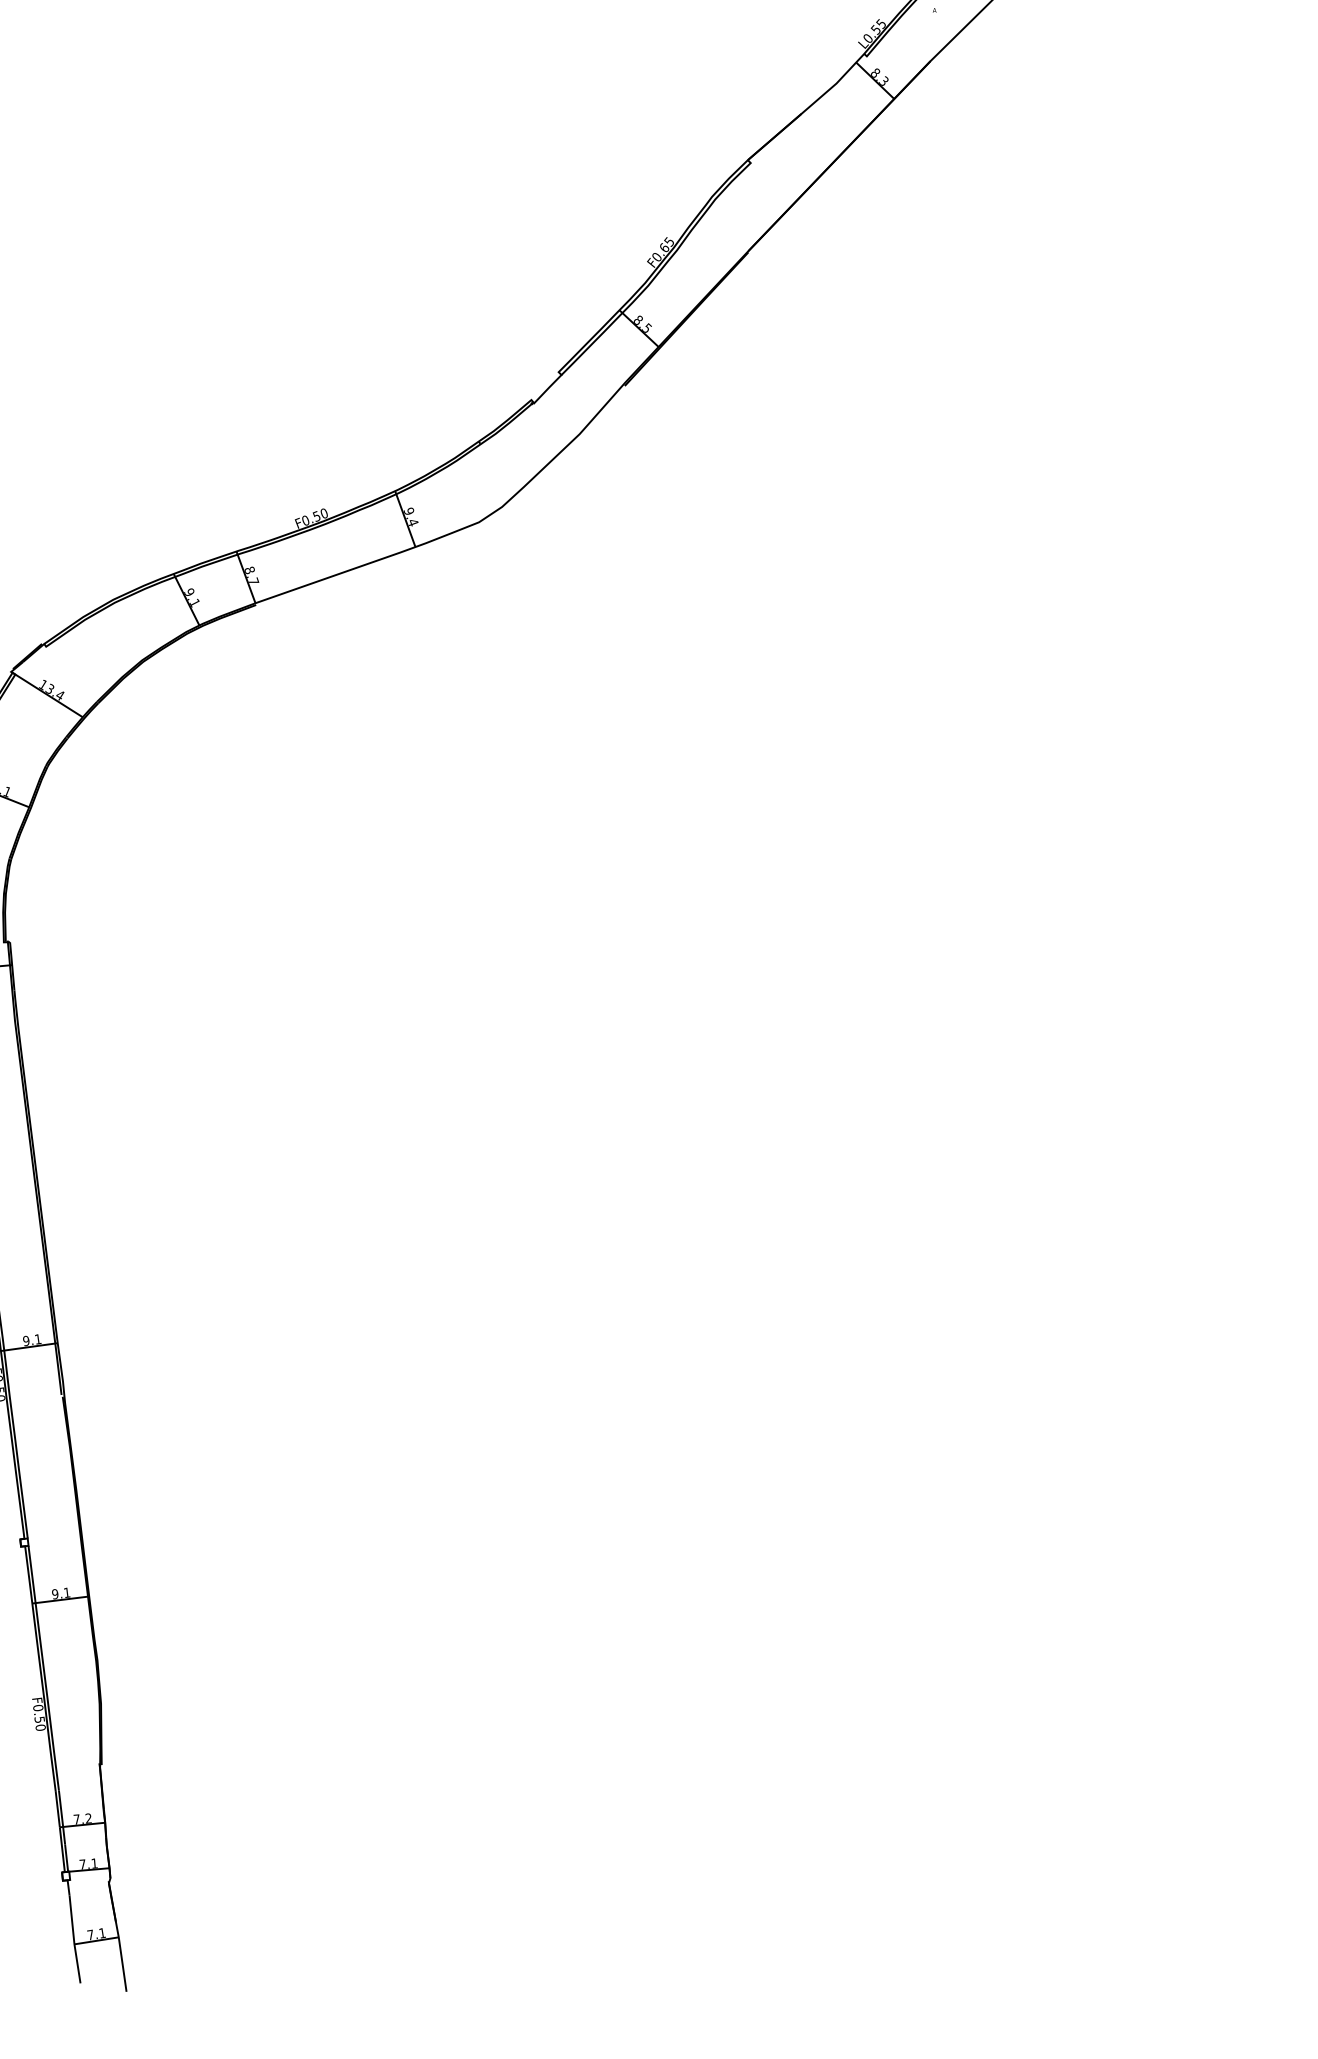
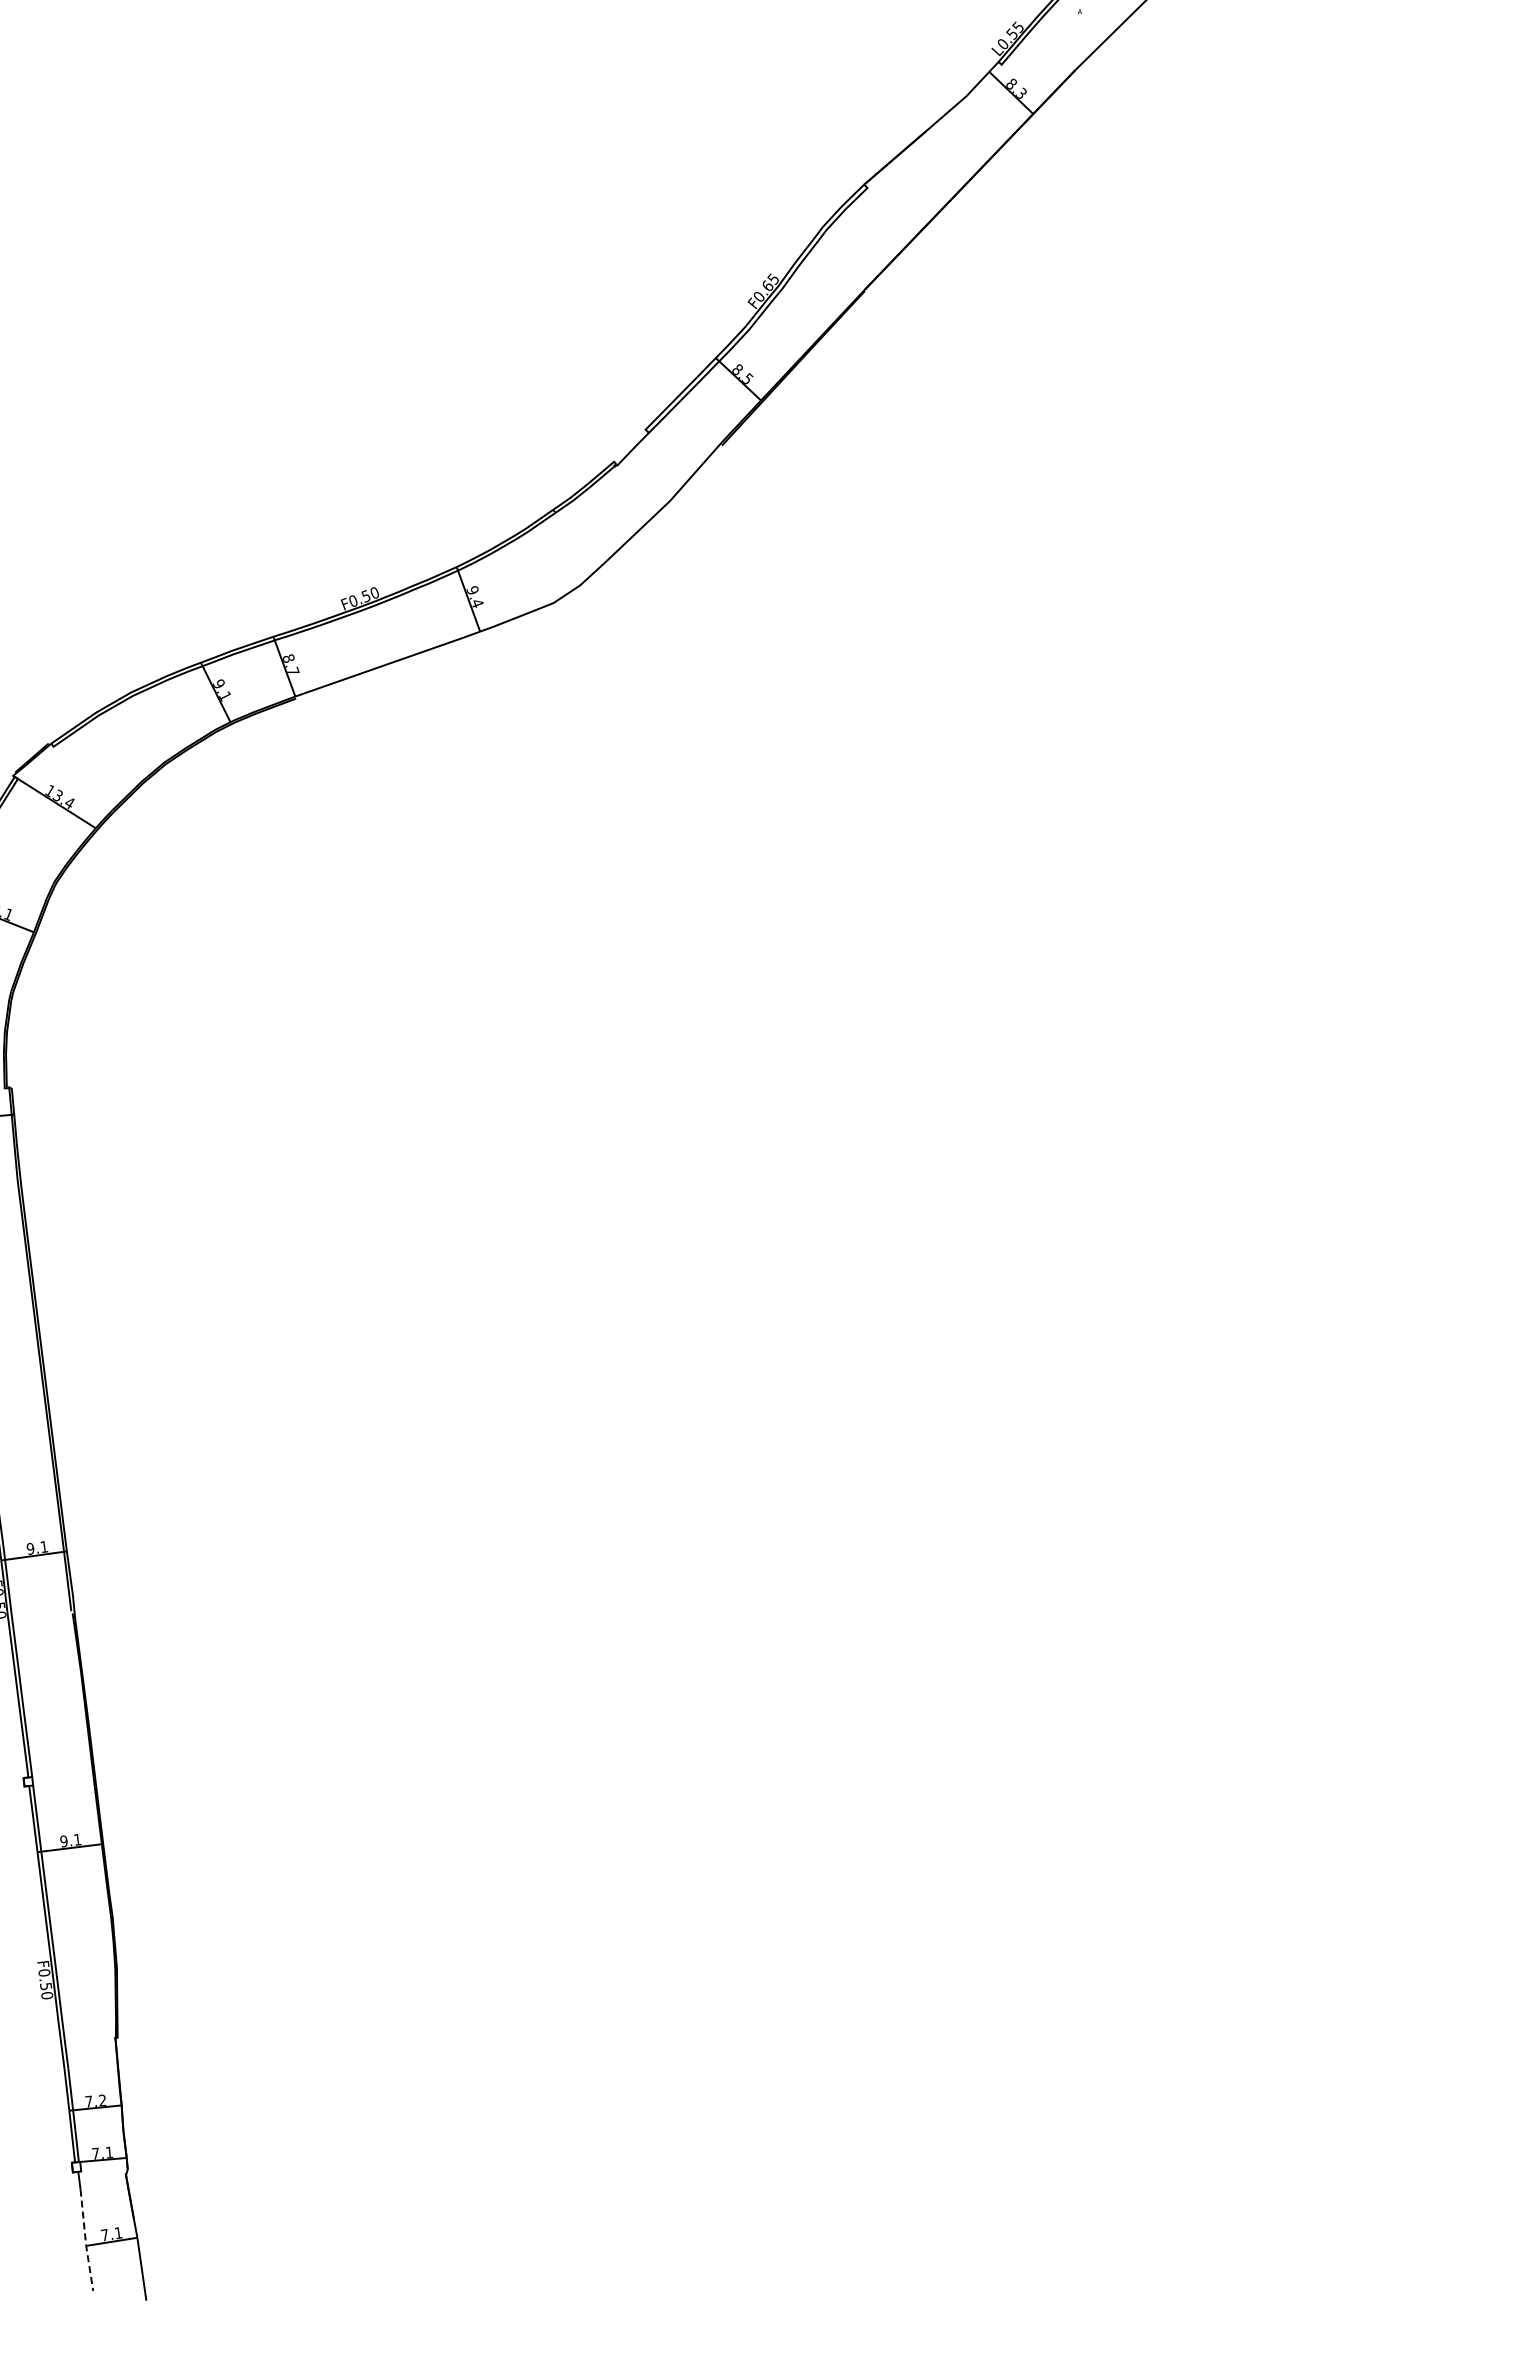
line: (73, 1939) -> (85, 2240), solid -> dashed

